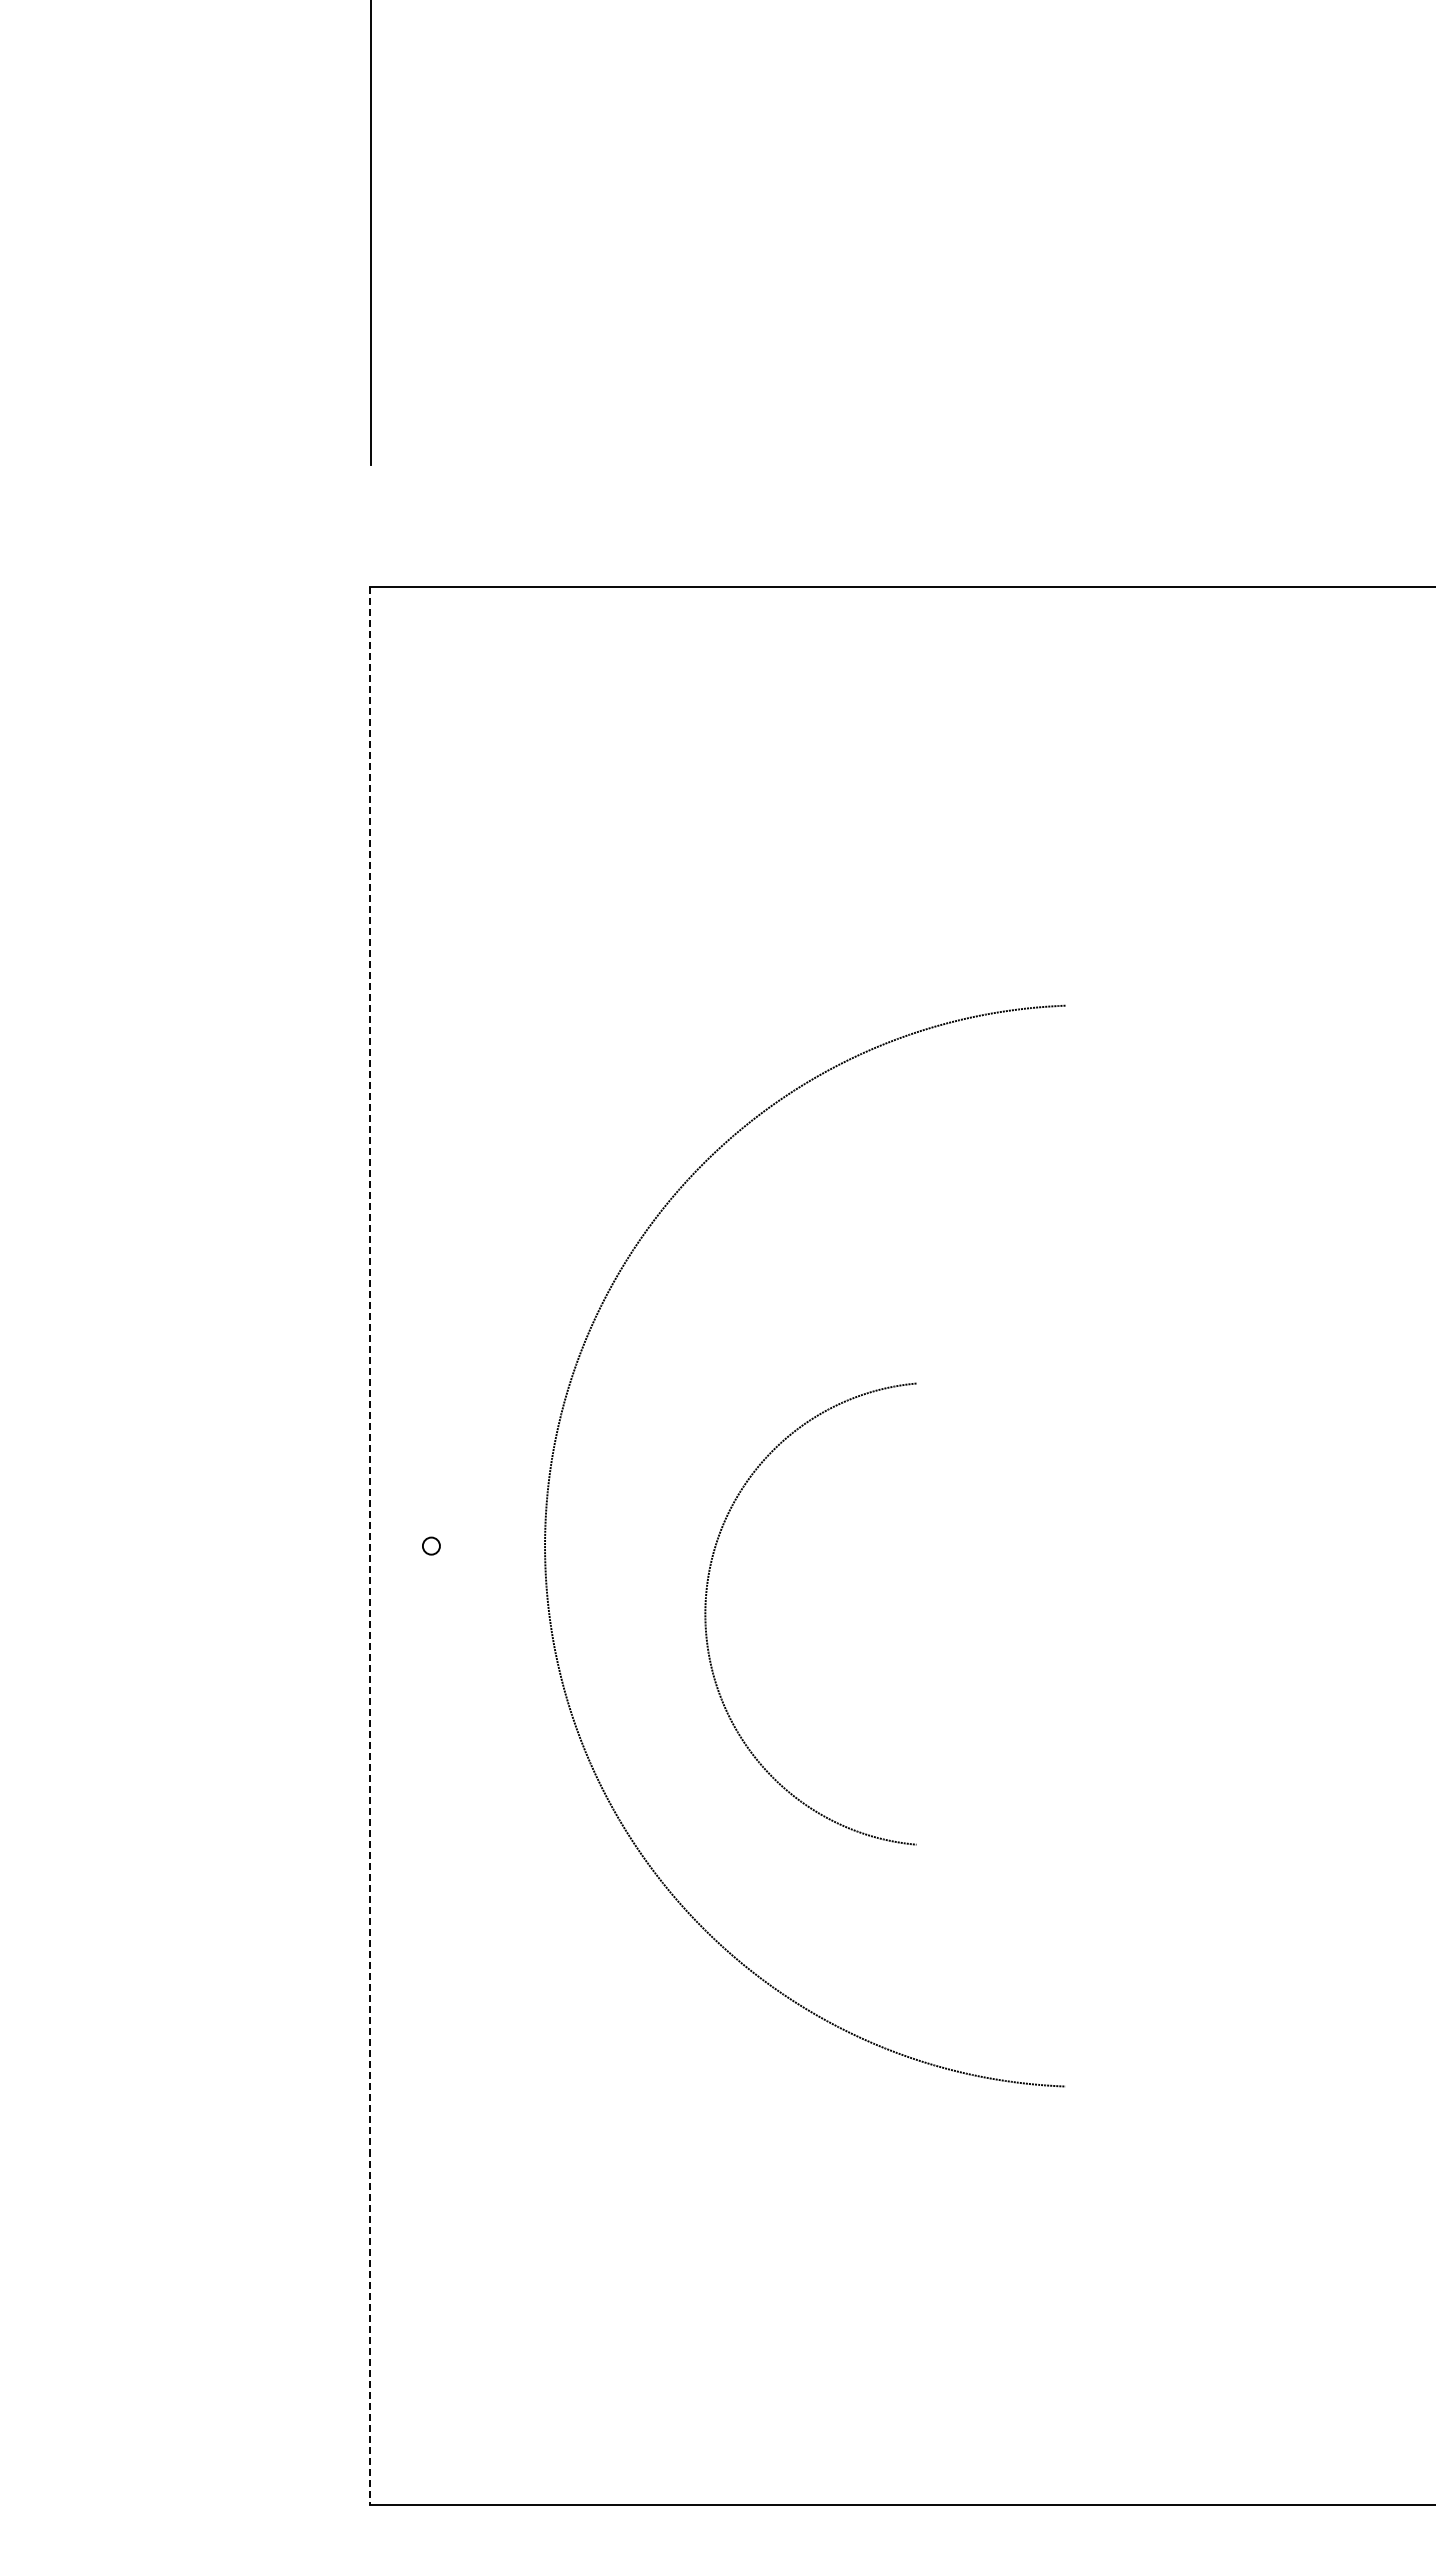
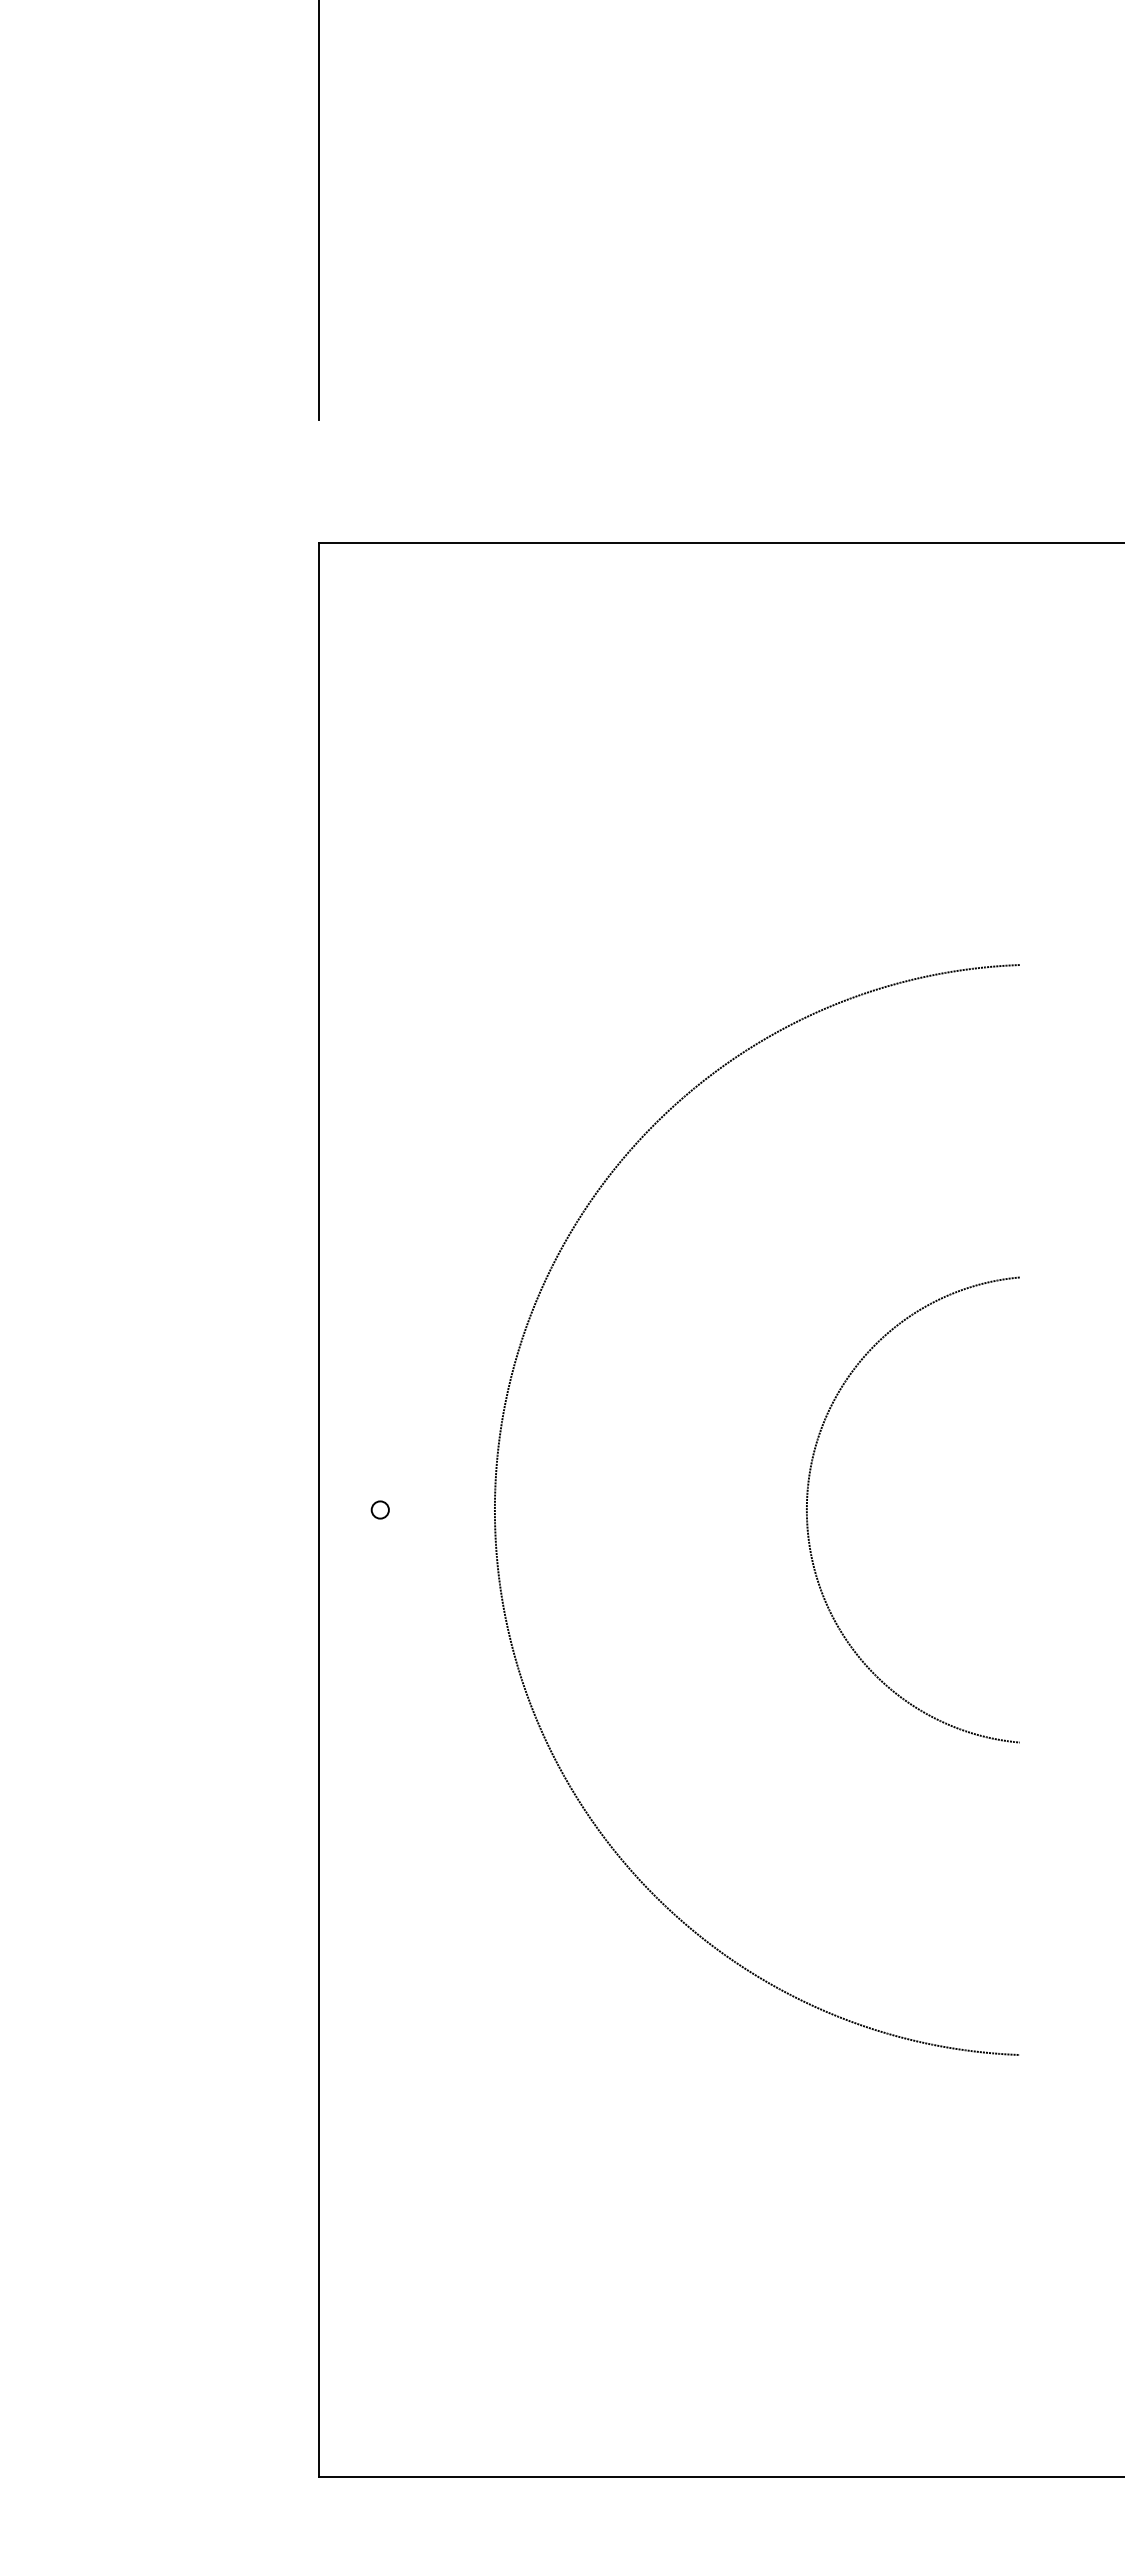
line: (370, 1546) -> (318, 1510), dashed -> solid
arc: (706, 1613) -> (807, 1509), moved

